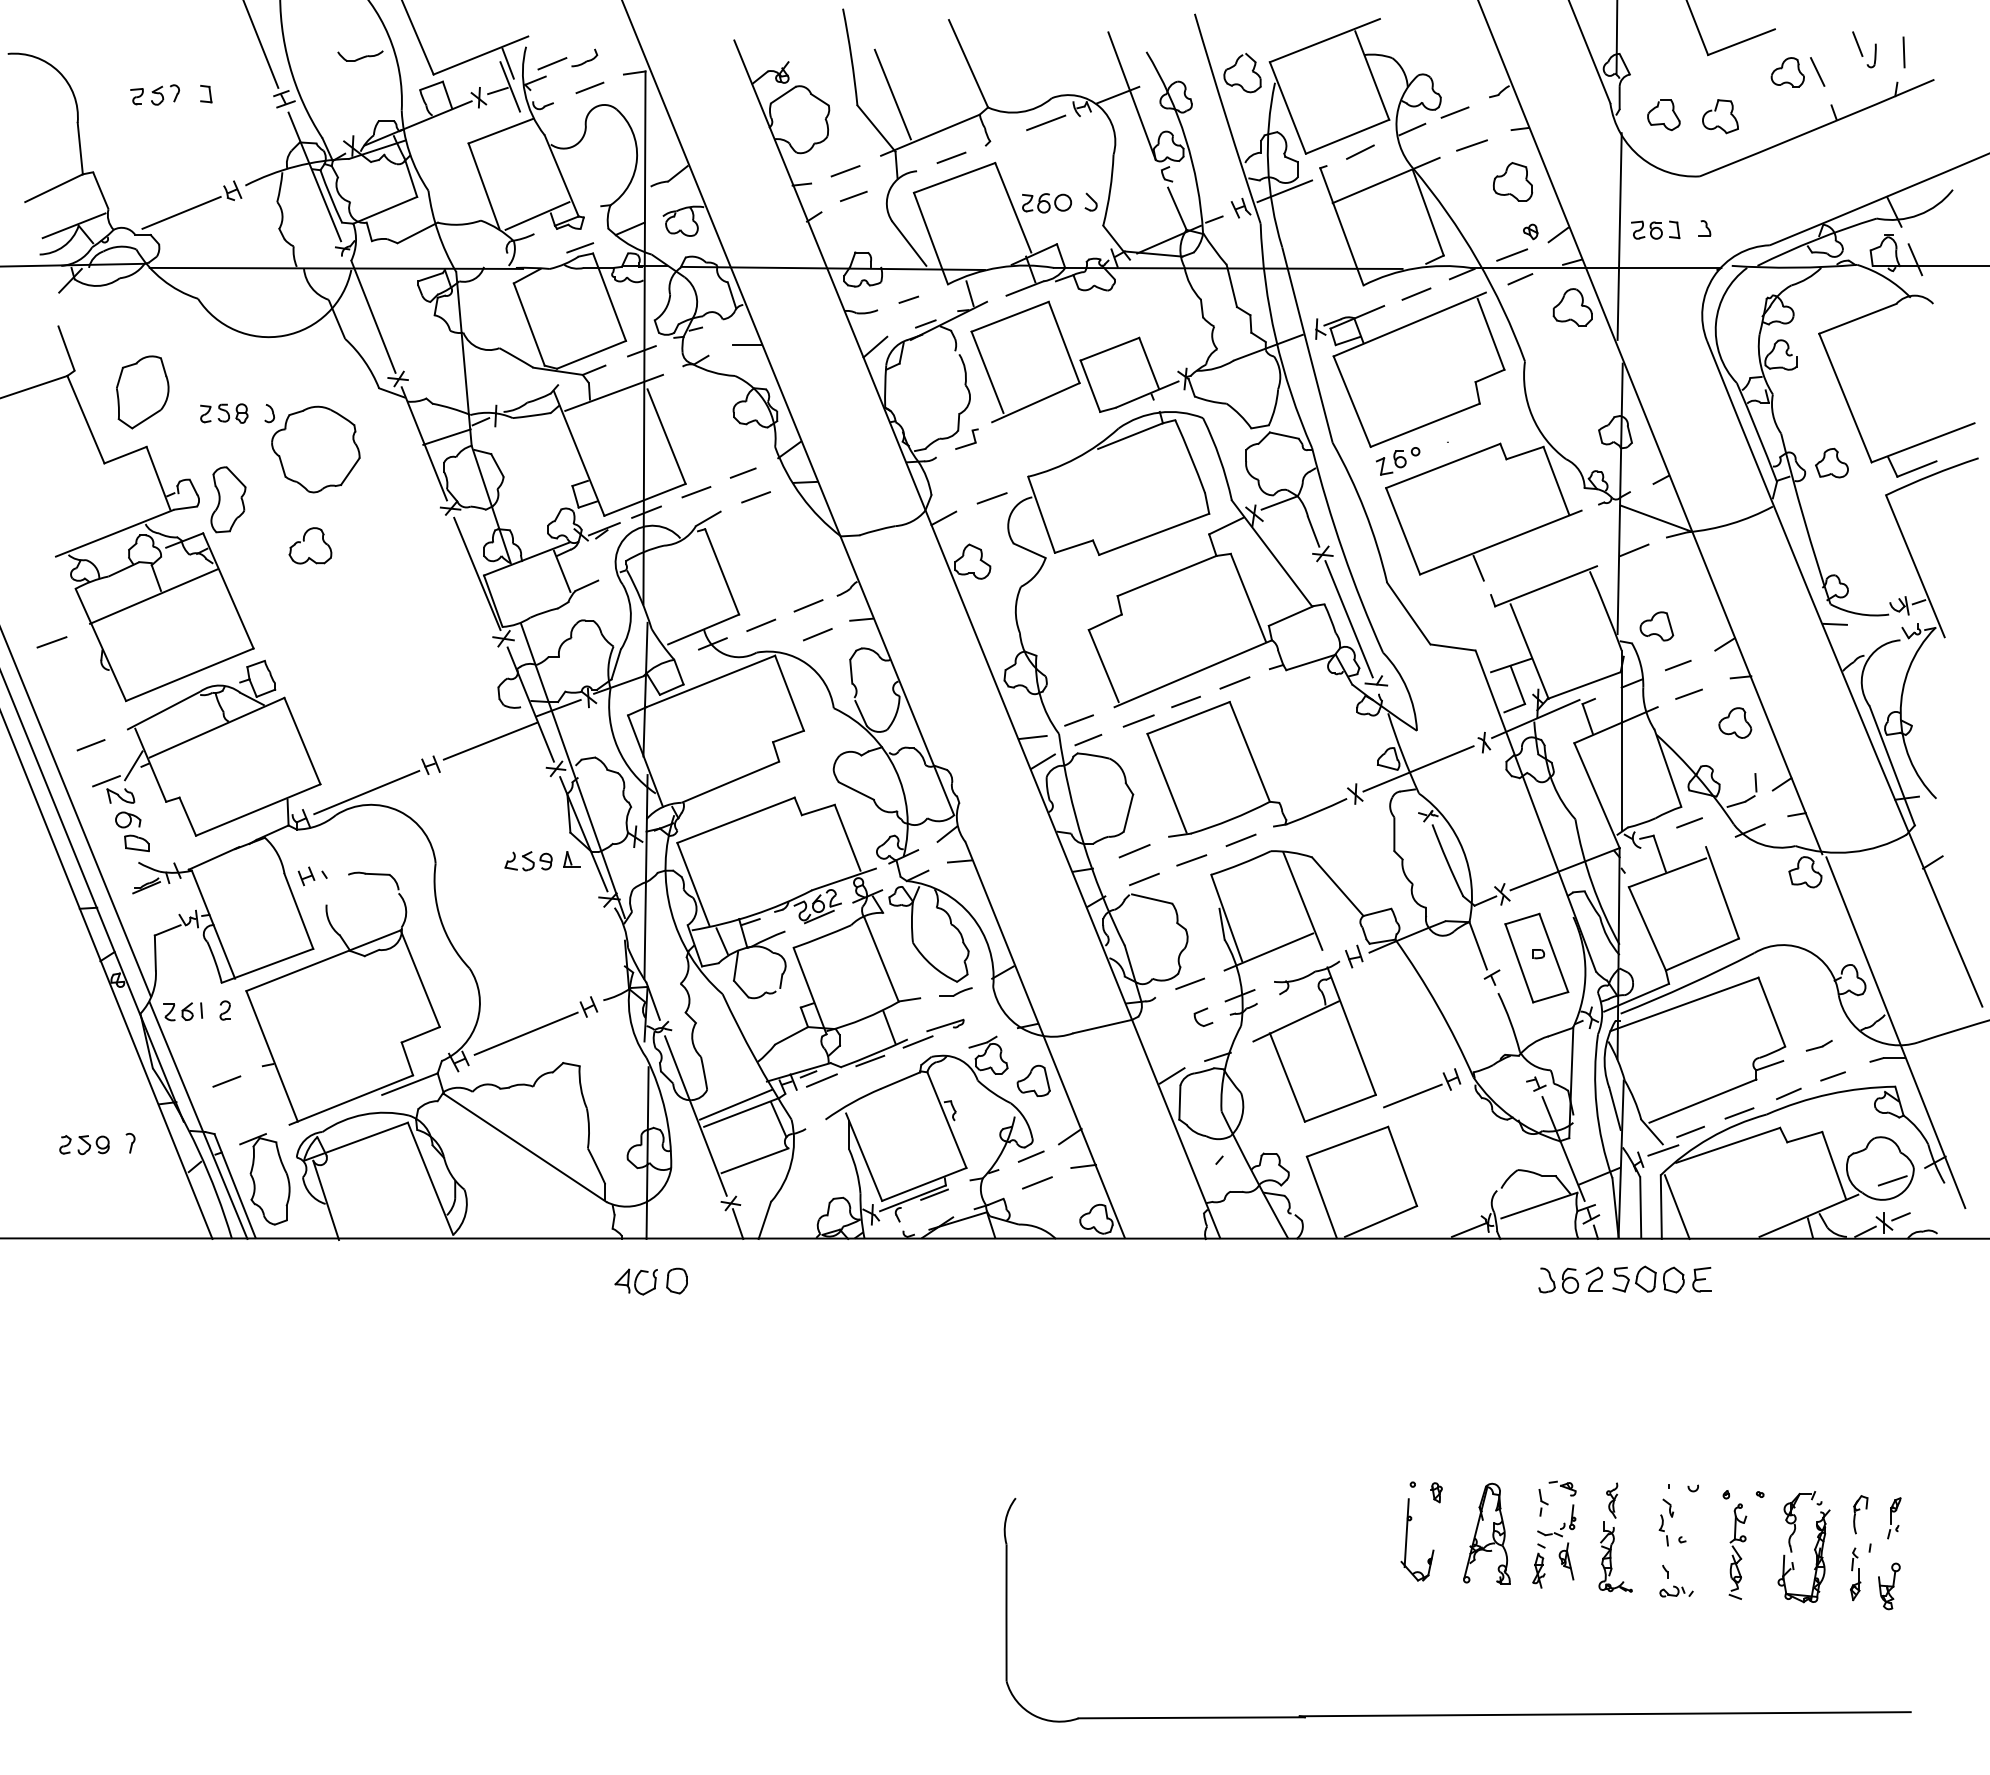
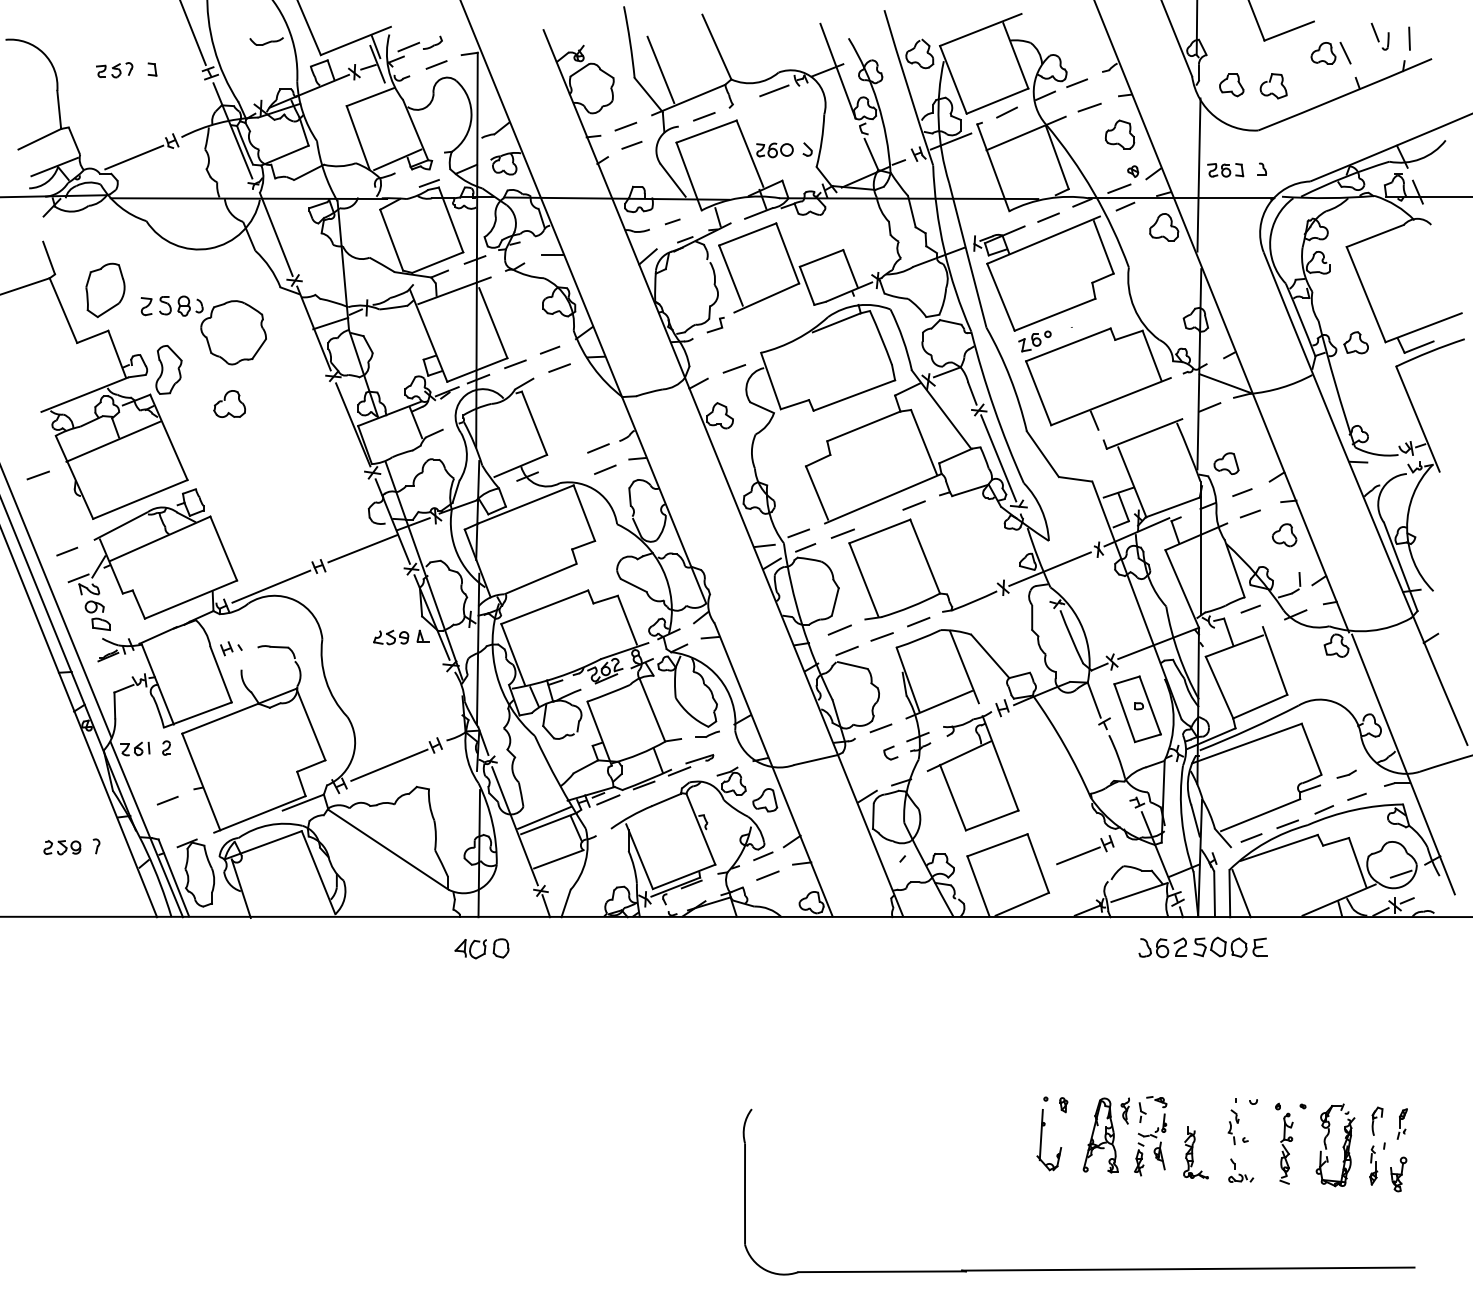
part: (224, 413) -> (166, 306), size x1.4
line: (761, 625) -> (563, 463), removed
line: (1185, 701) -> (877, 519), removed
part: (1422, 1088) -> (1085, 850), moved
line: (1663, 1150) -> (1231, 851), removed
part: (1612, 1500) -> (1125, 1110), moved

